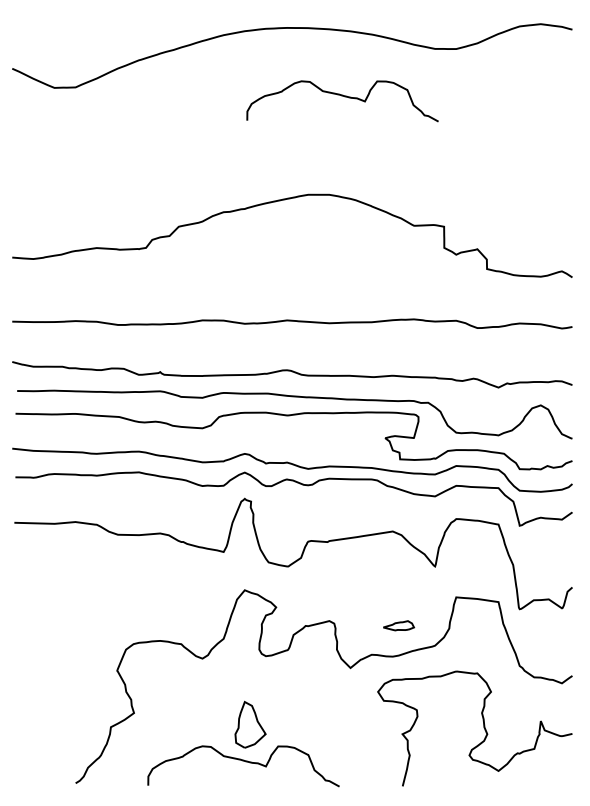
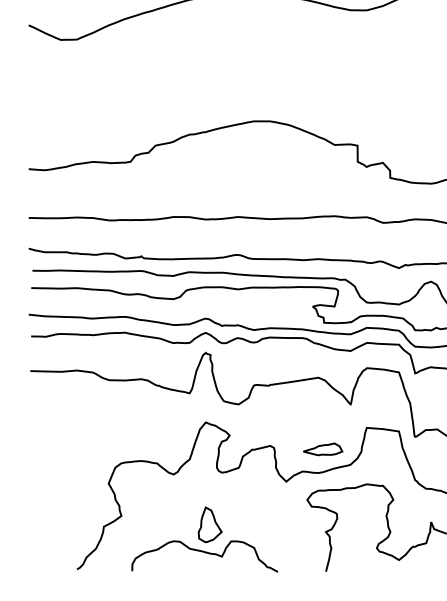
curve: (344, 97) -> (281, 47), removed
part: (398, 625) -> (322, 449), size x1.67

